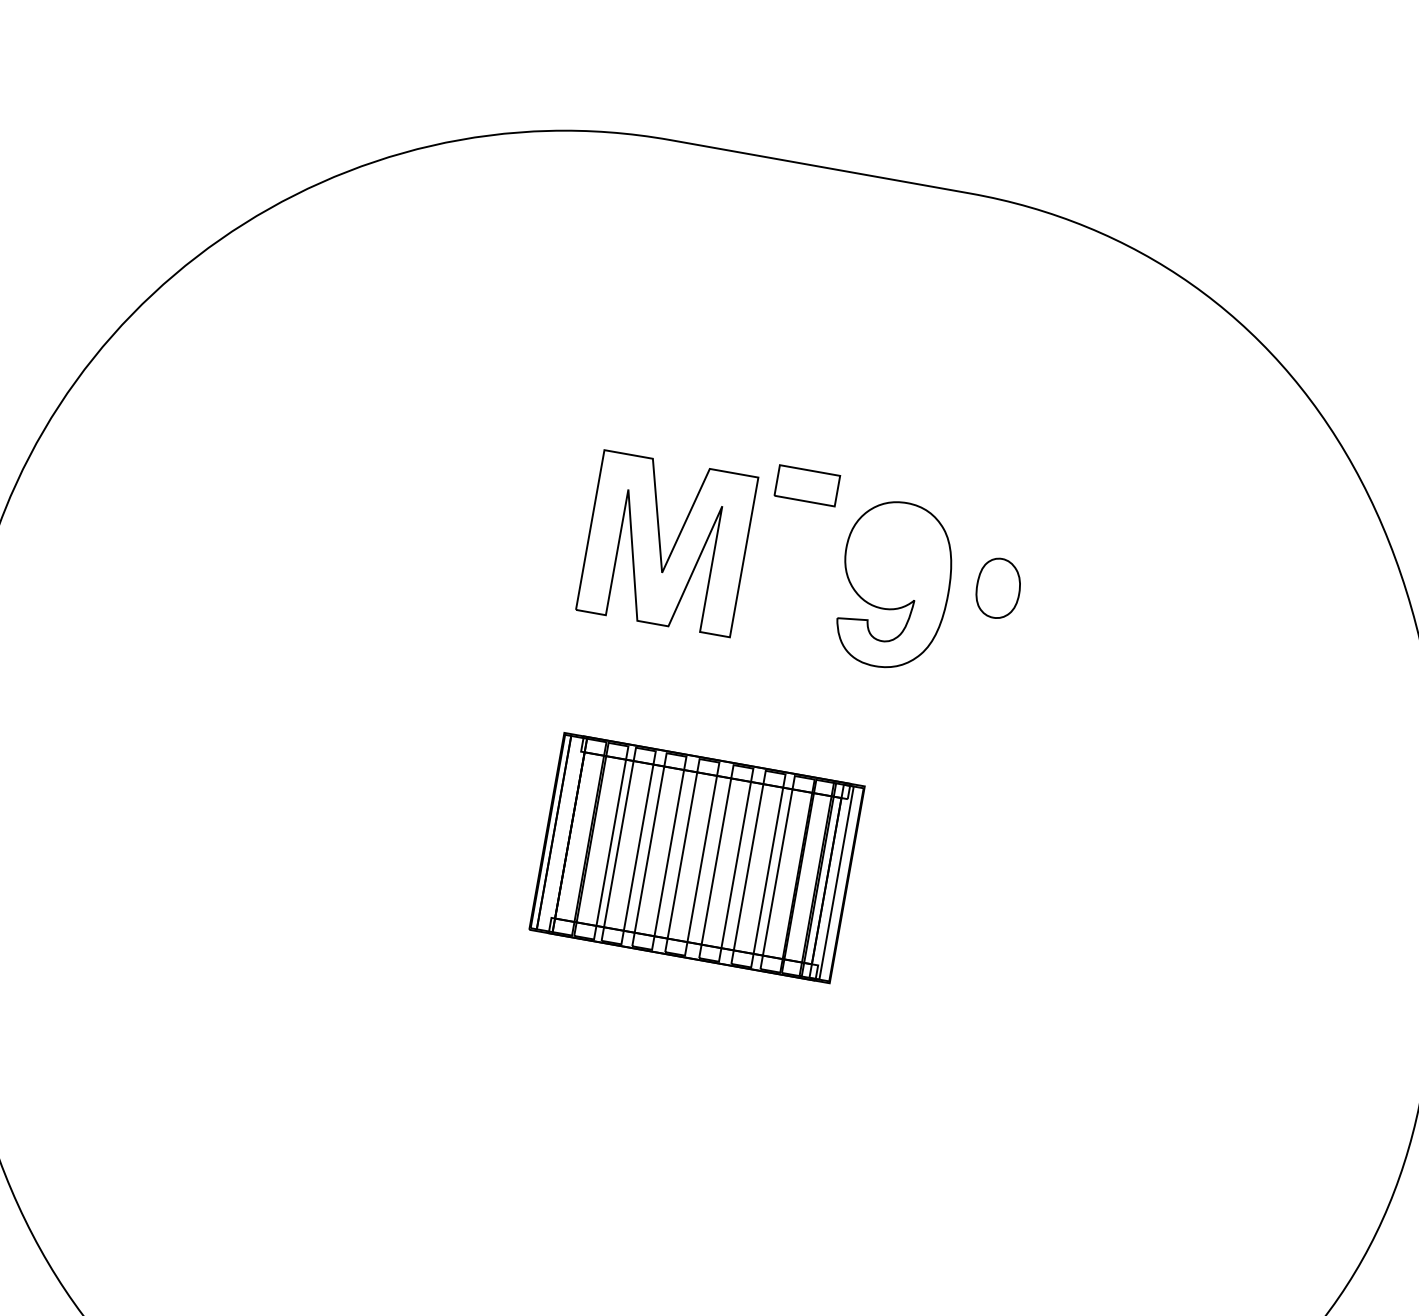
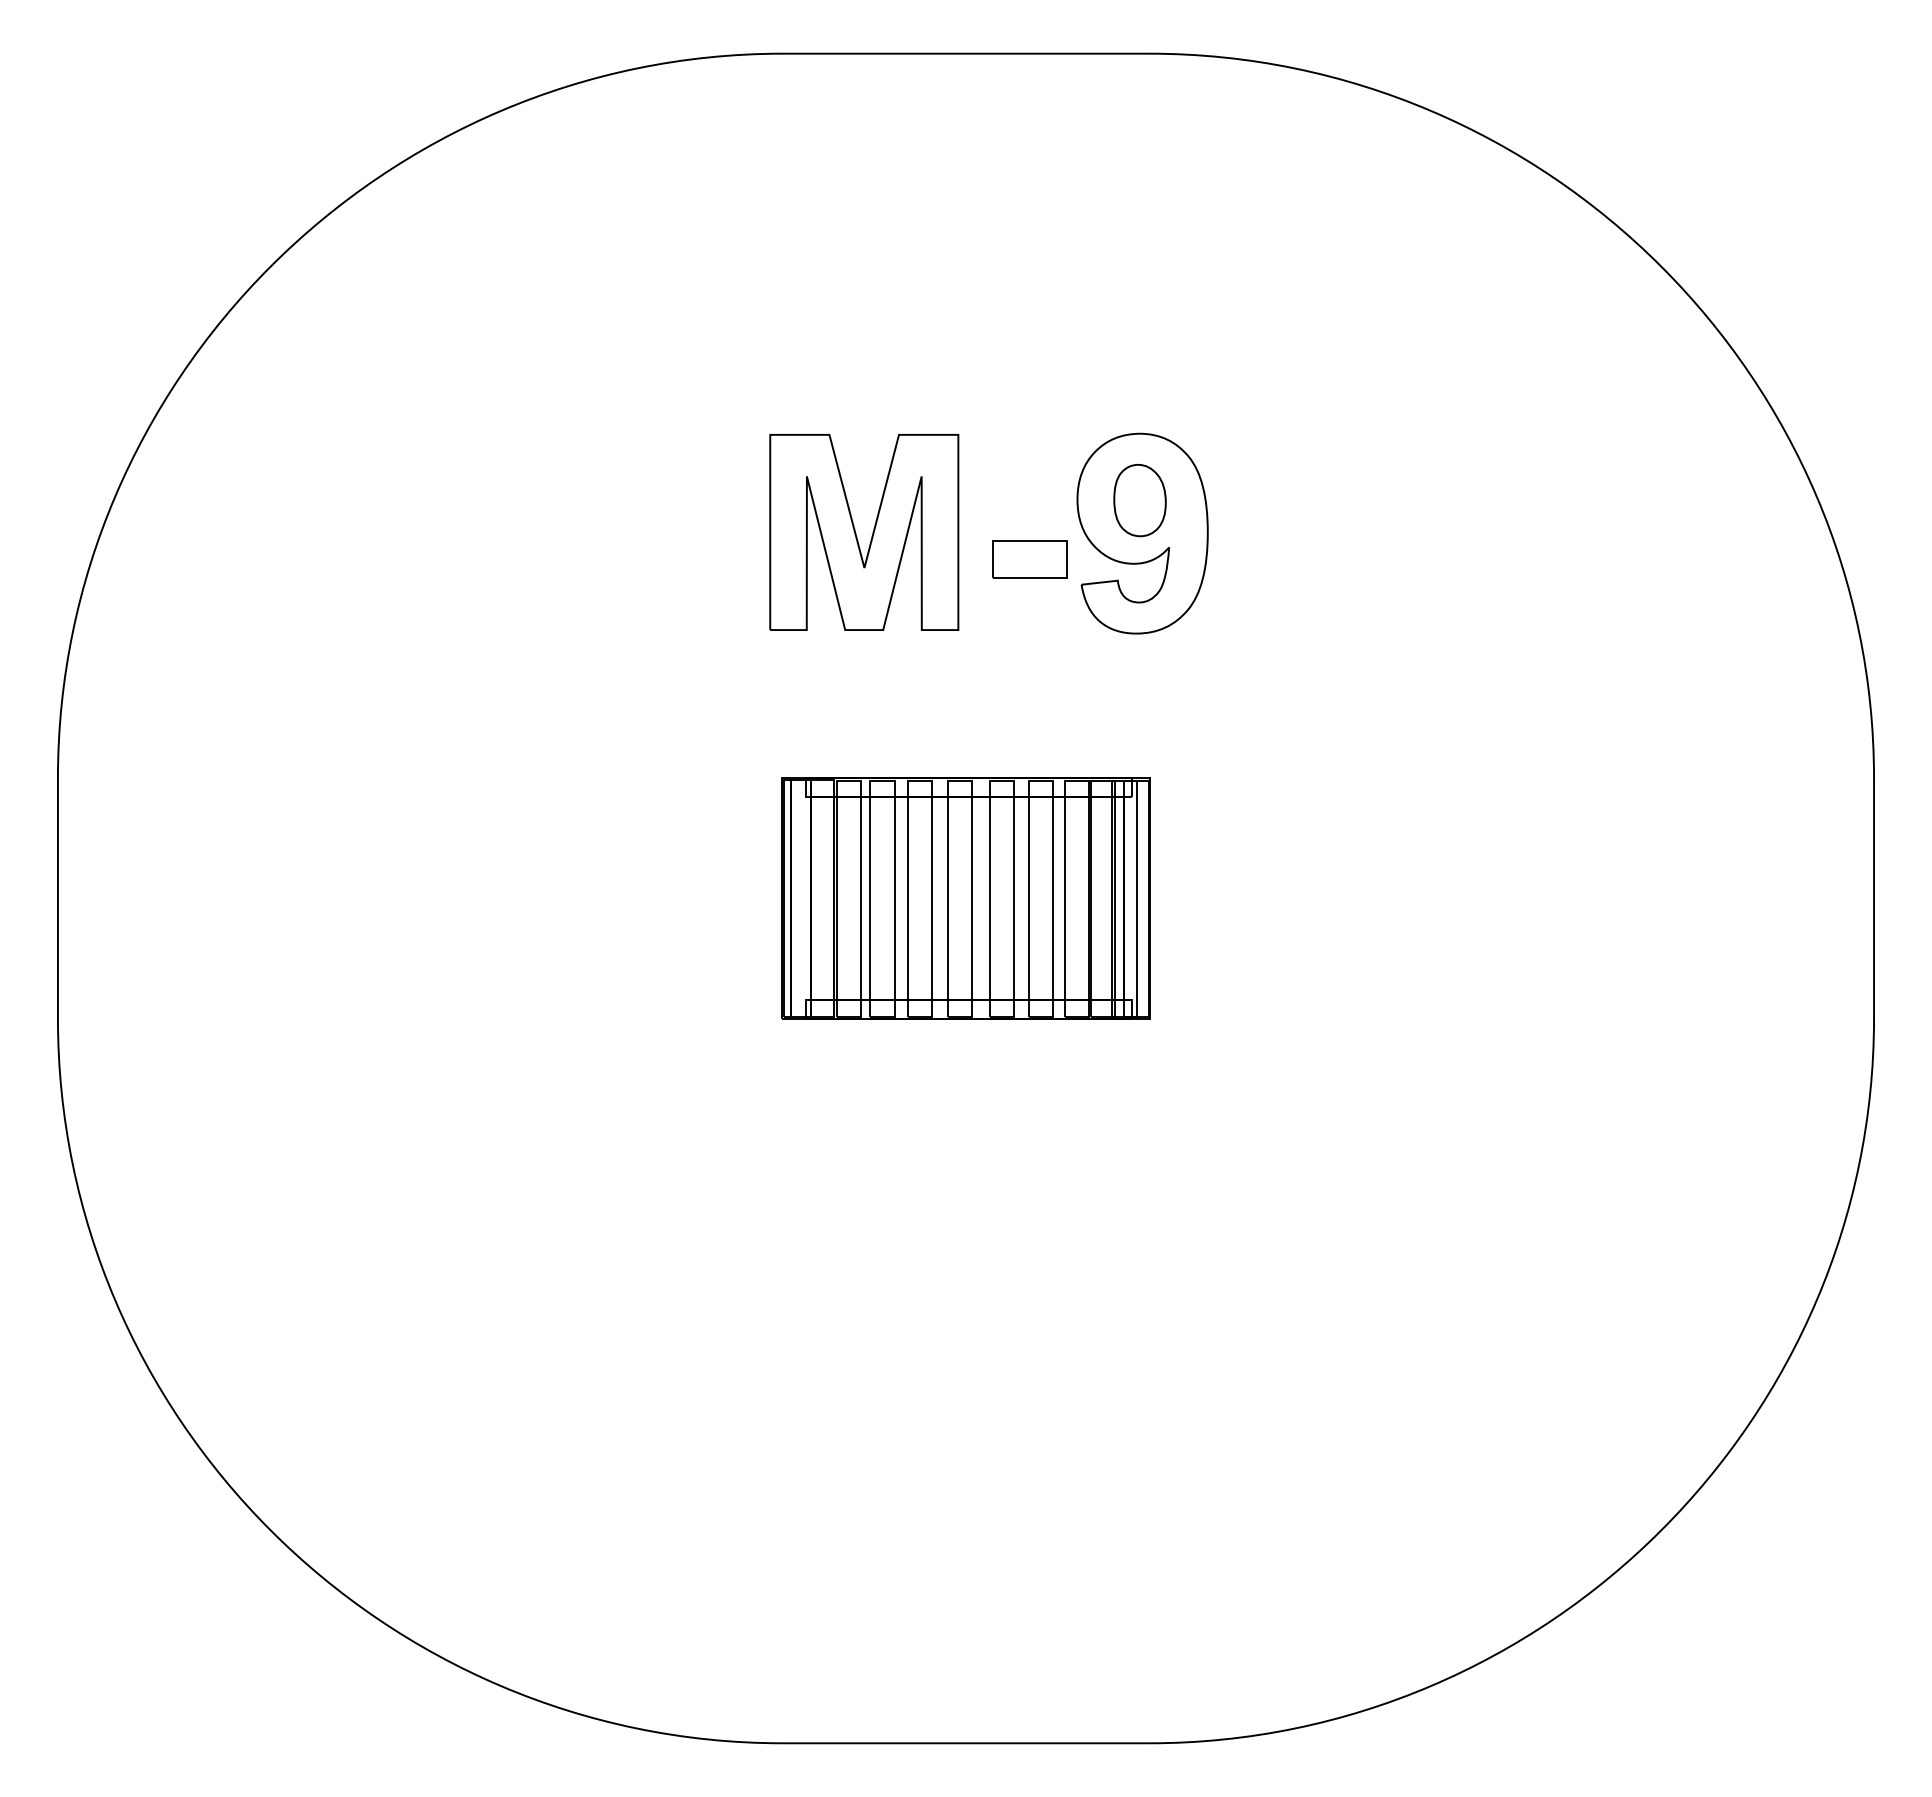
part: (806, 485) -> (1029, 559), moved
part: (997, 588) -> (1139, 500), moved

